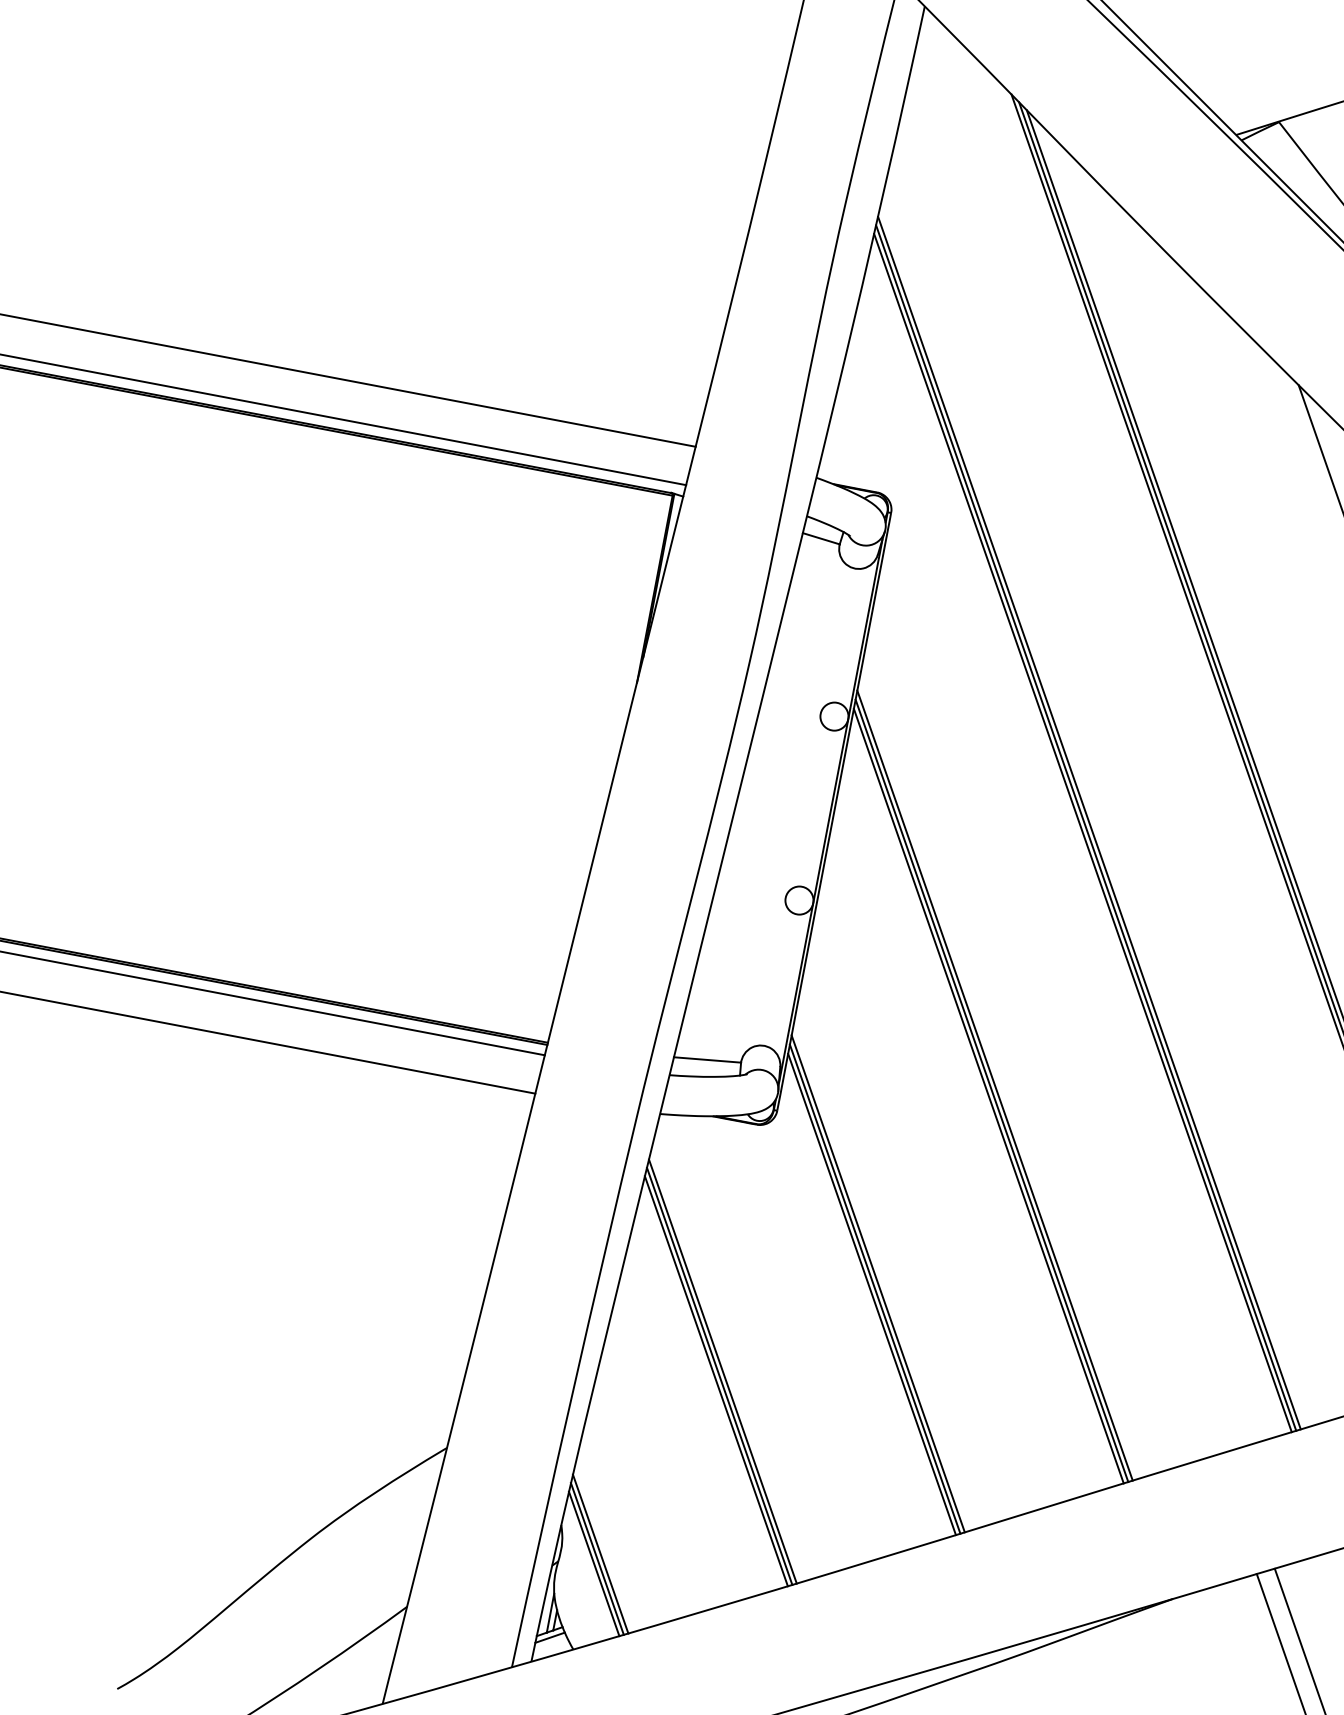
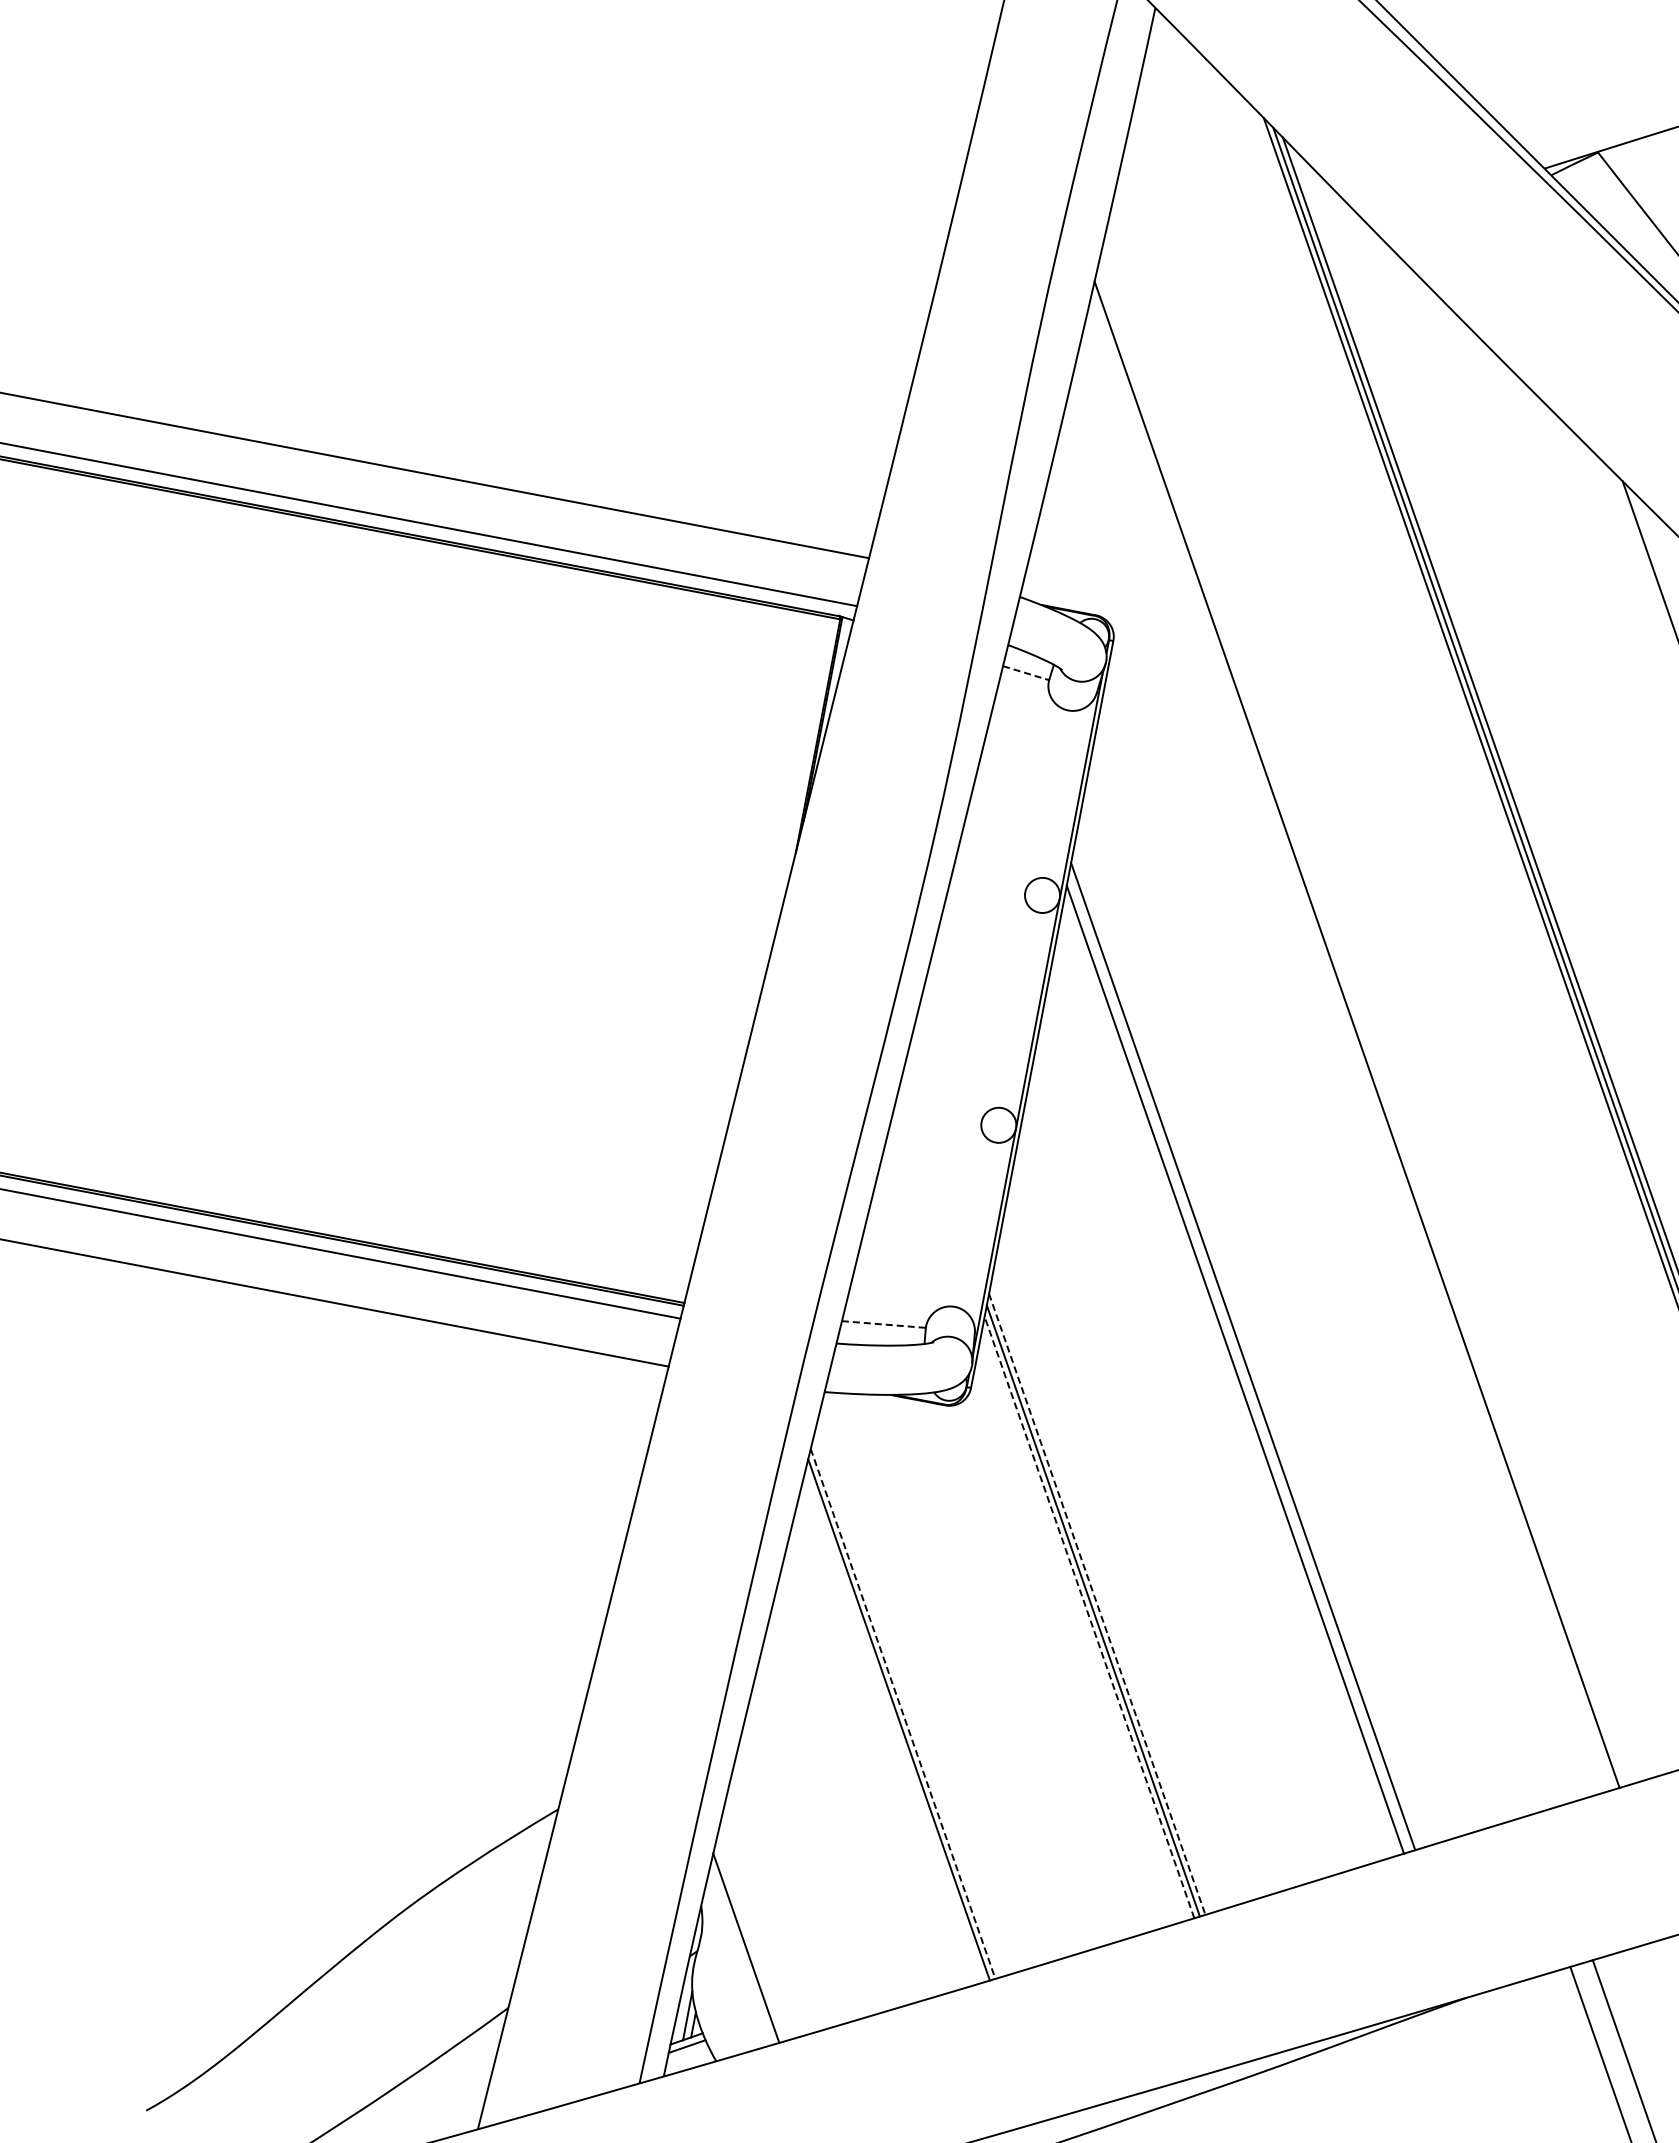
line: (821, 539) -> (1026, 673), solid -> dashed
line: (1089, 823) -> (1361, 1028), removed
line: (1083, 832) -> (1353, 1040), removed
line: (708, 1059) -> (884, 1324), solid -> dashed
line: (992, 1090) -> (1239, 1362), removed
line: (878, 1284) -> (1097, 1604), solid -> dashed
line: (872, 1294) -> (1089, 1617), solid -> dashed
line: (723, 1371) -> (903, 1713), solid -> dashed
line: (716, 1380) -> (894, 1725), removed
line: (600, 1553) -> (750, 1941), removed
line: (593, 1563) -> (741, 1953), removed

